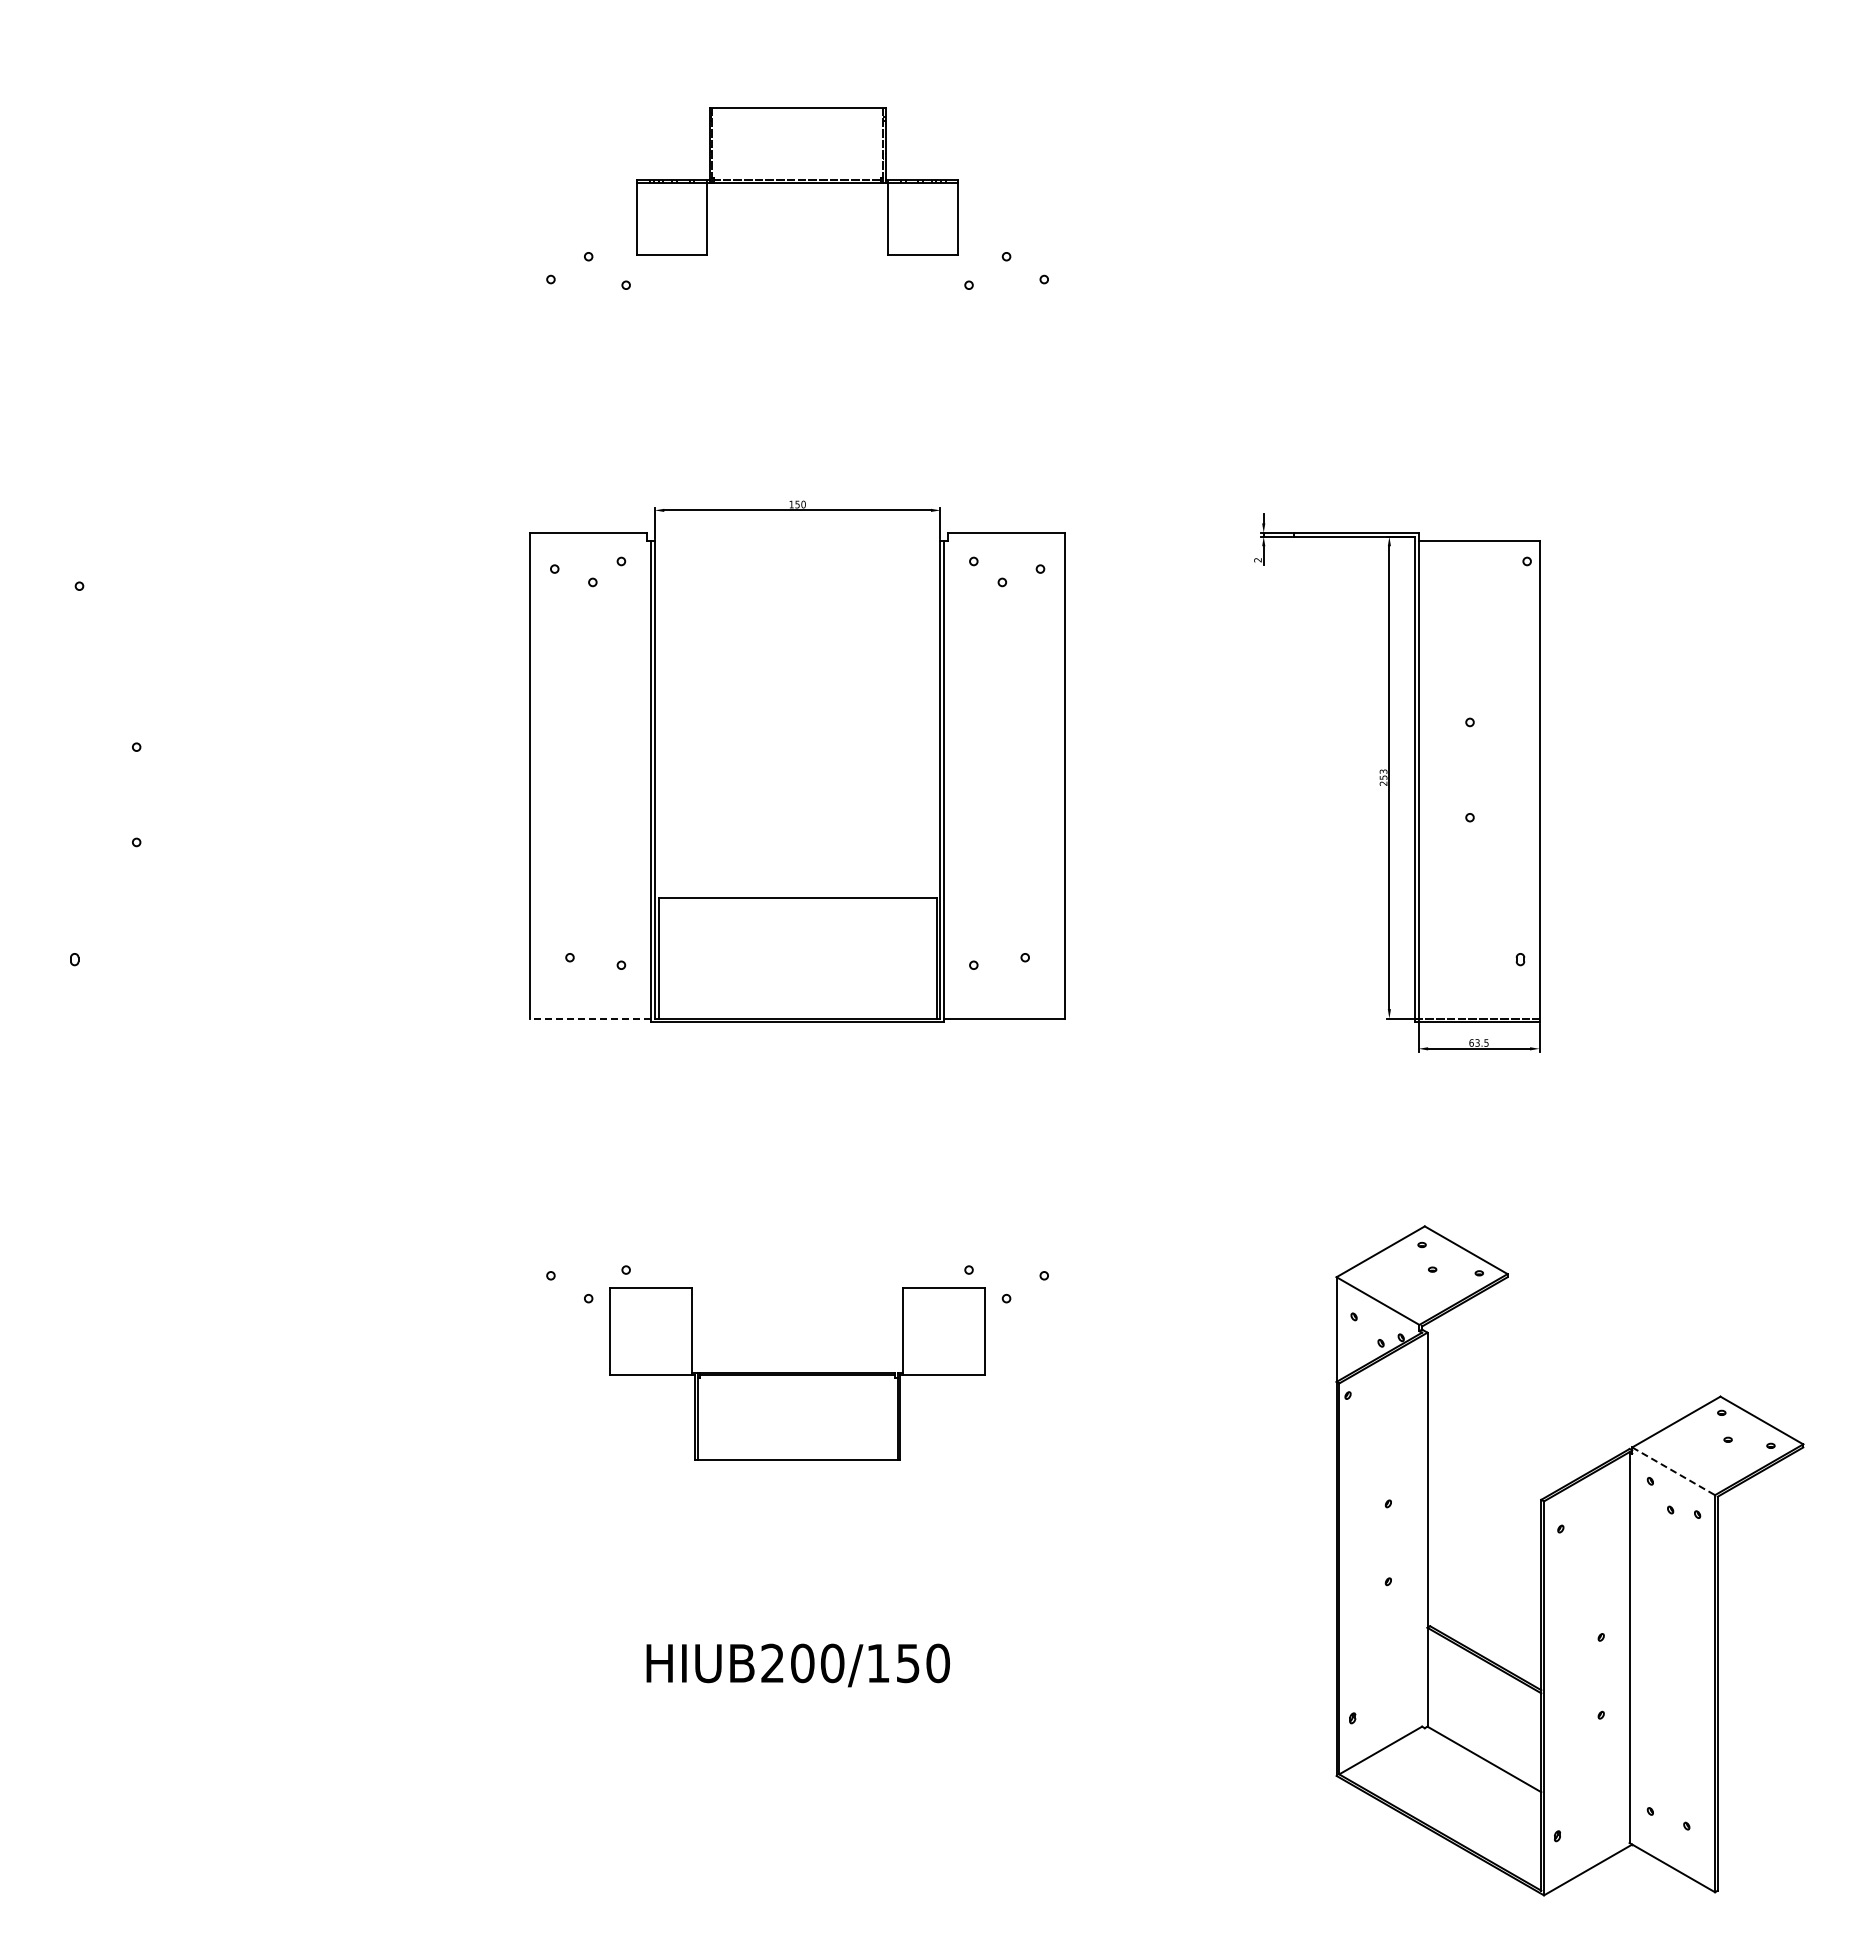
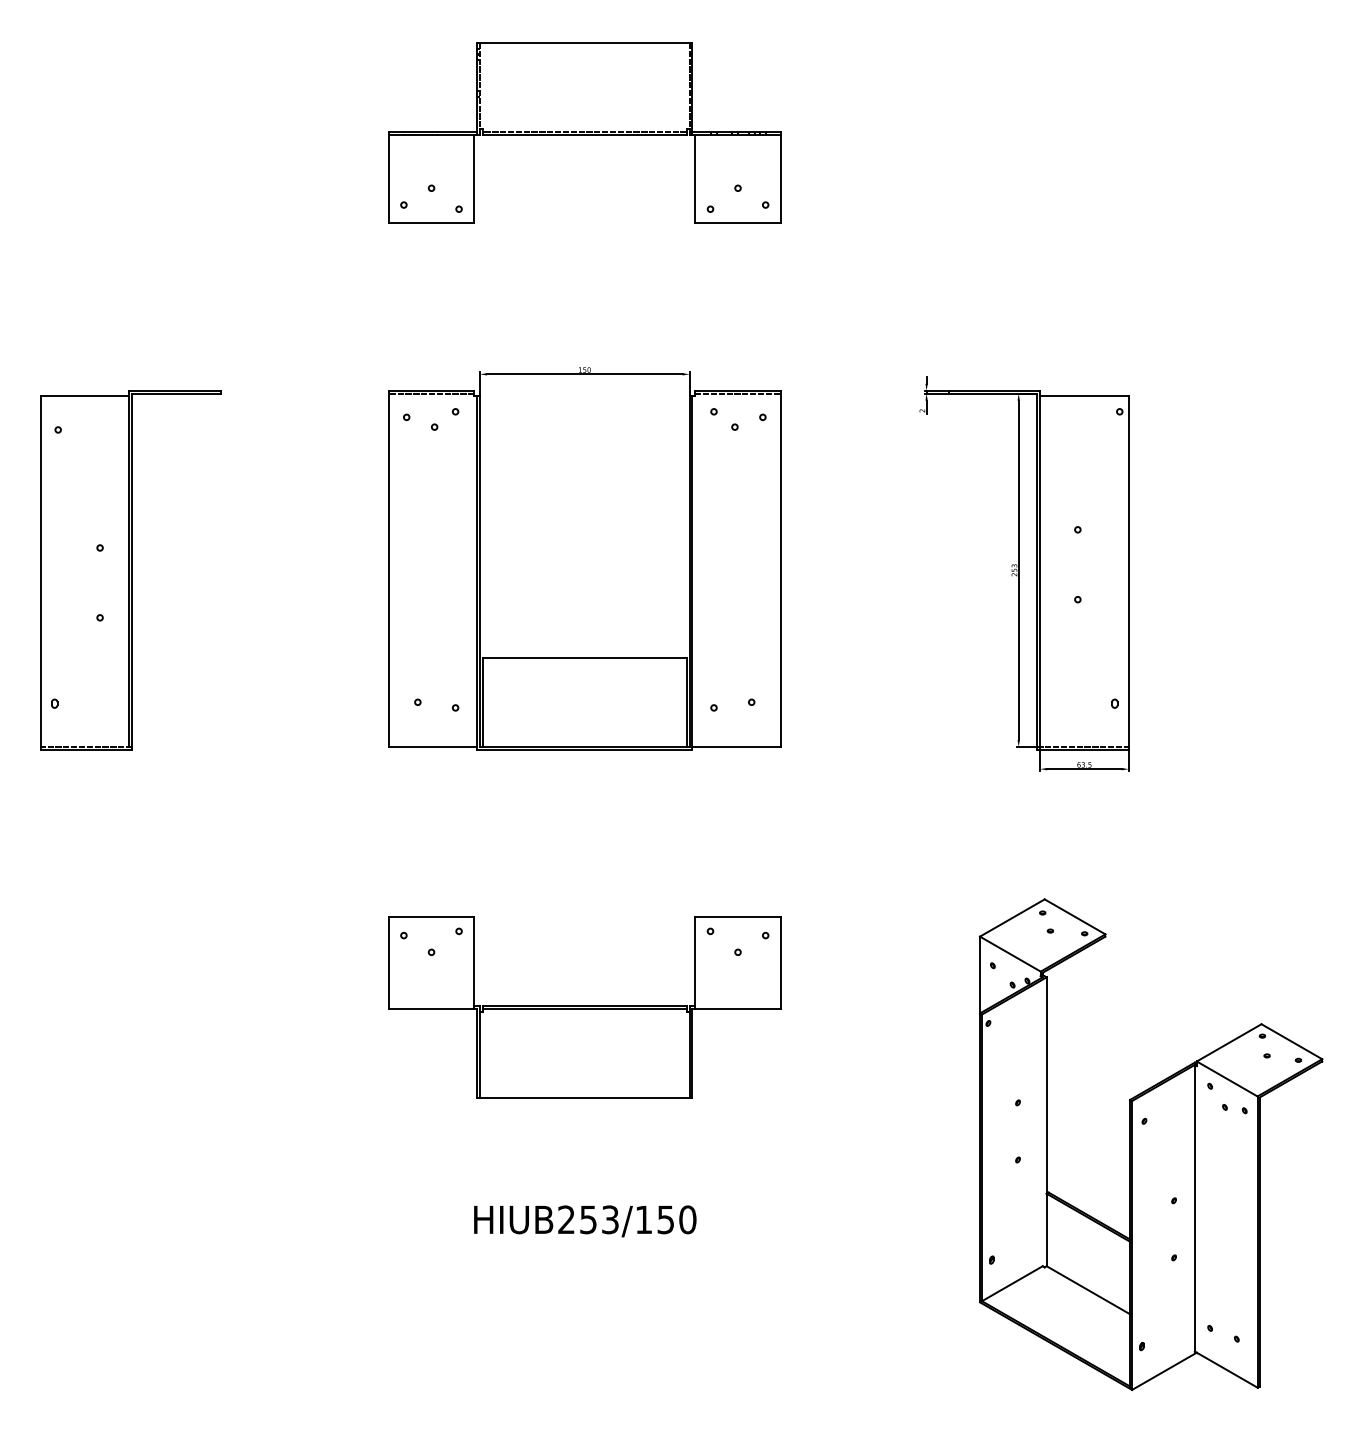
part: (797, 181) -> (584, 133), size x1.67
line: (588, 536) -> (431, 393), added
line: (1006, 536) -> (737, 393), added
part: (178, 777) -> (130, 570), added
line: (589, 1018) -> (432, 746), dashed -> solid
part: (797, 1373) -> (584, 1007), size x1.43
line: (1673, 1471) -> (1227, 1079), dashed -> solid
text: (817, 1663) -> (599, 1219), HIUB200/150 -> HIUB253/150

